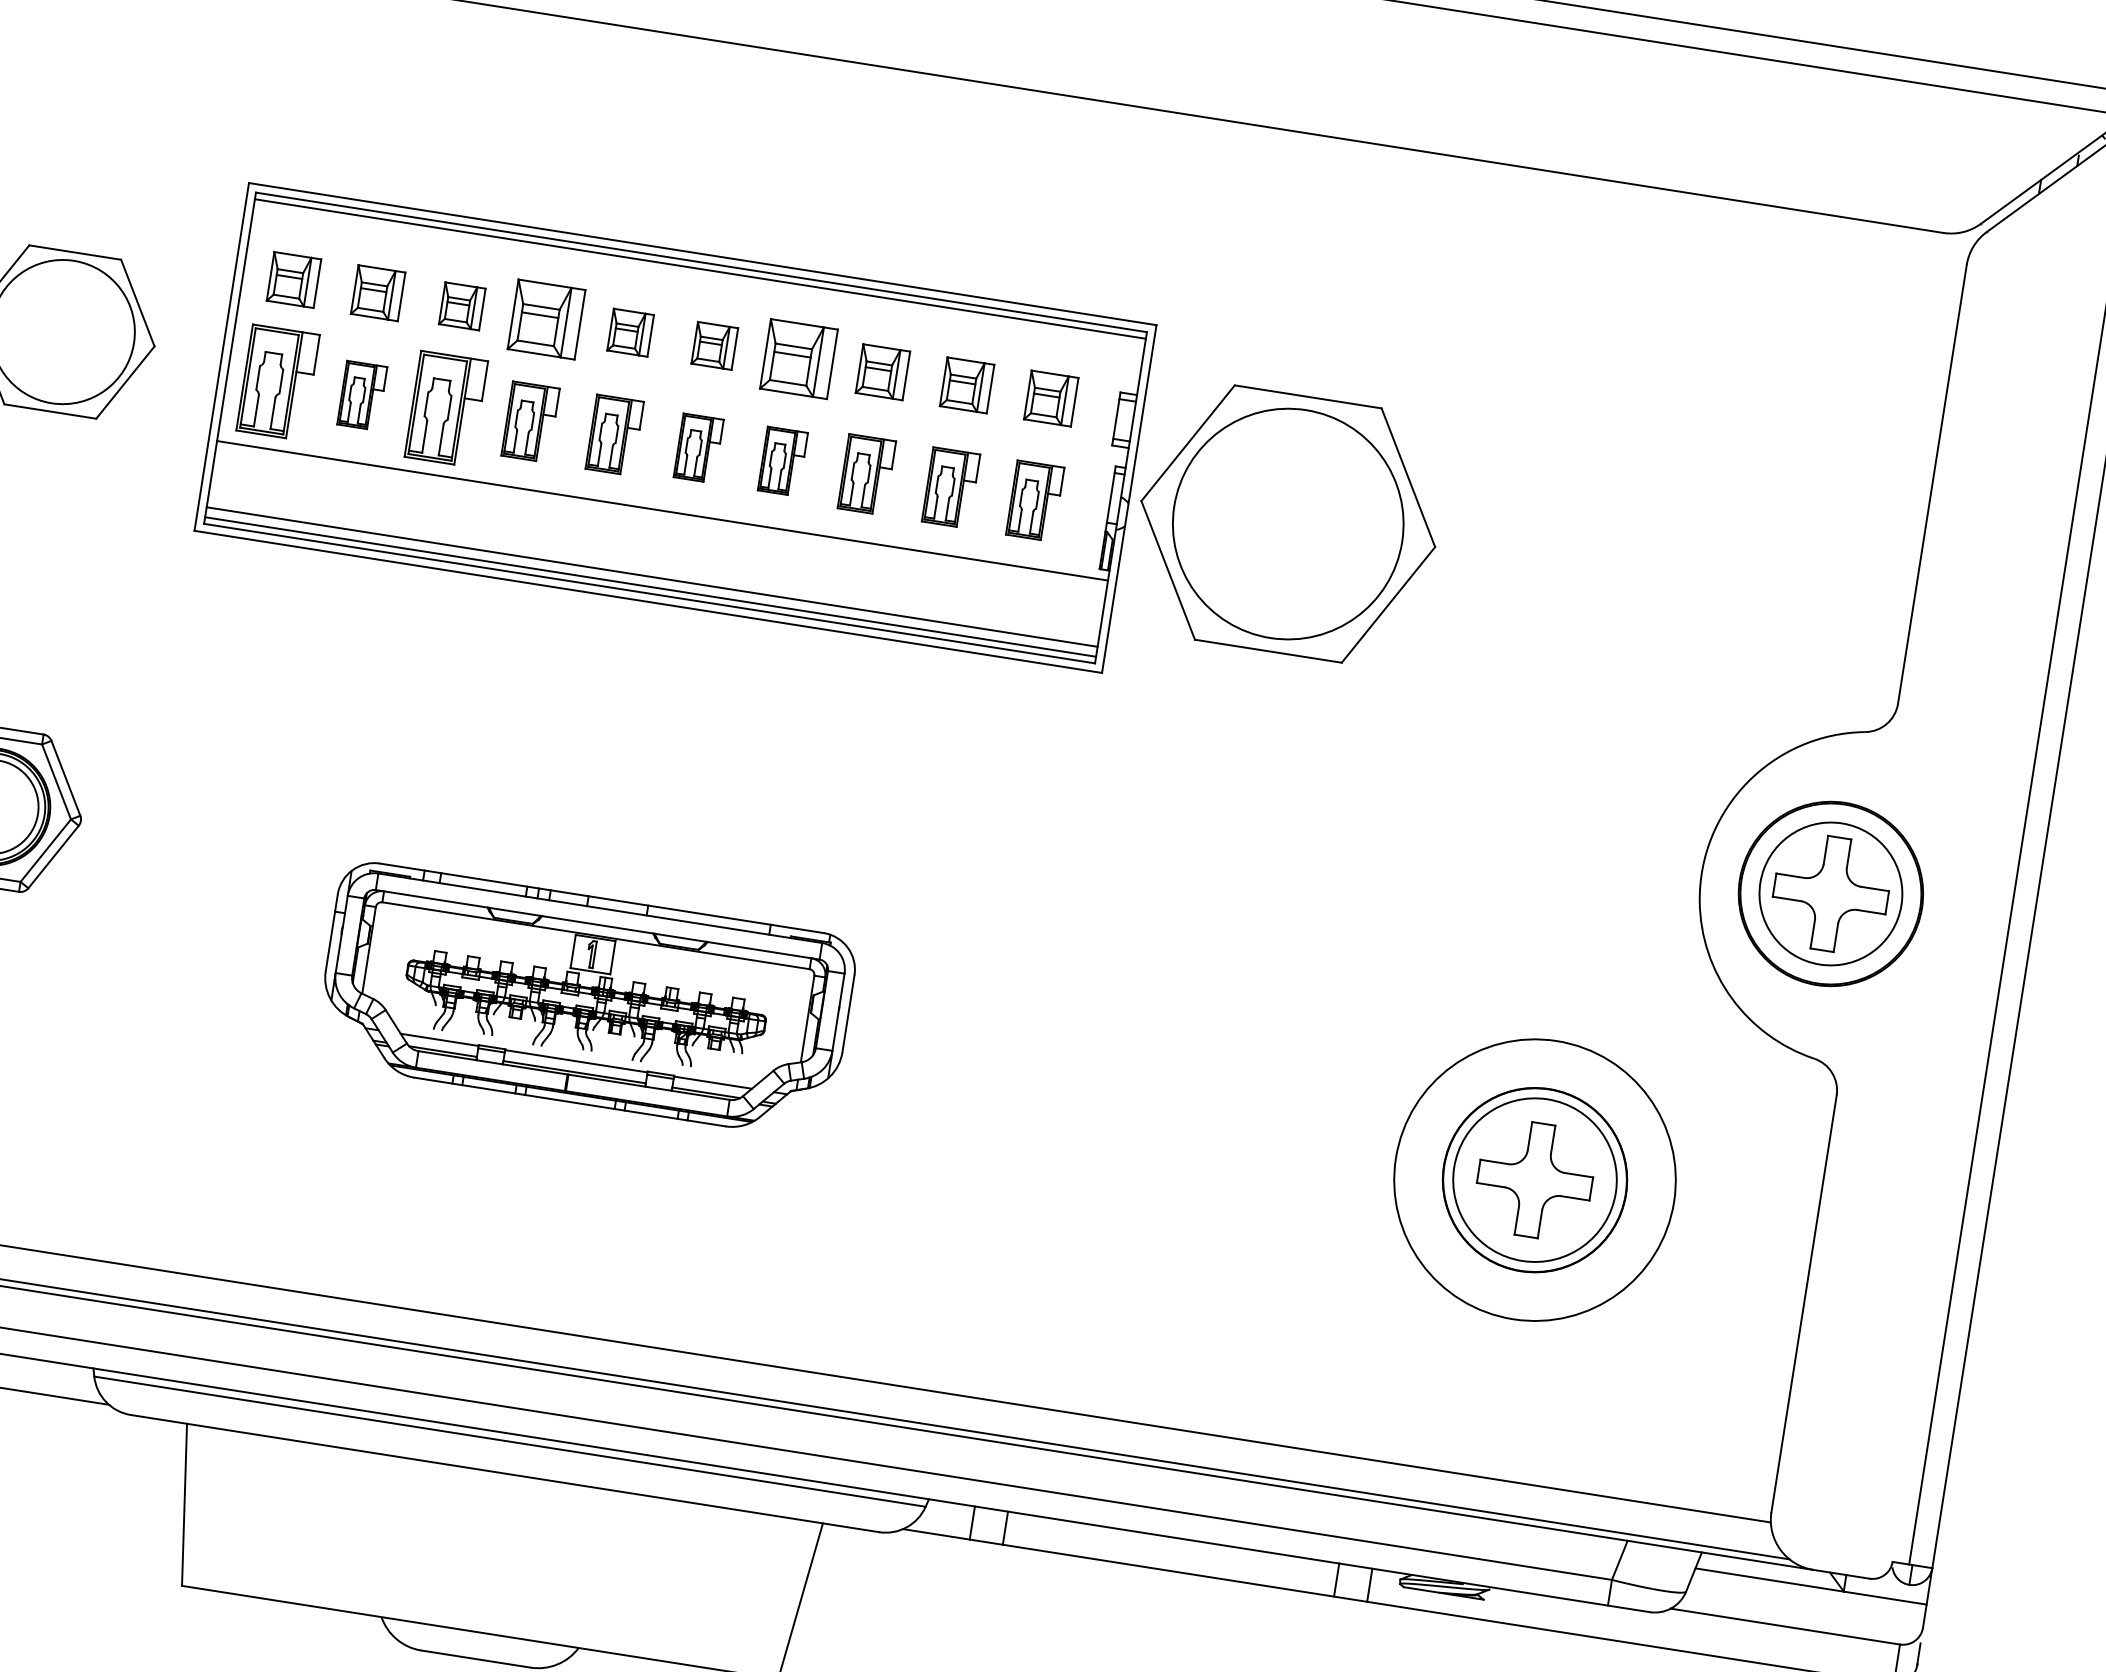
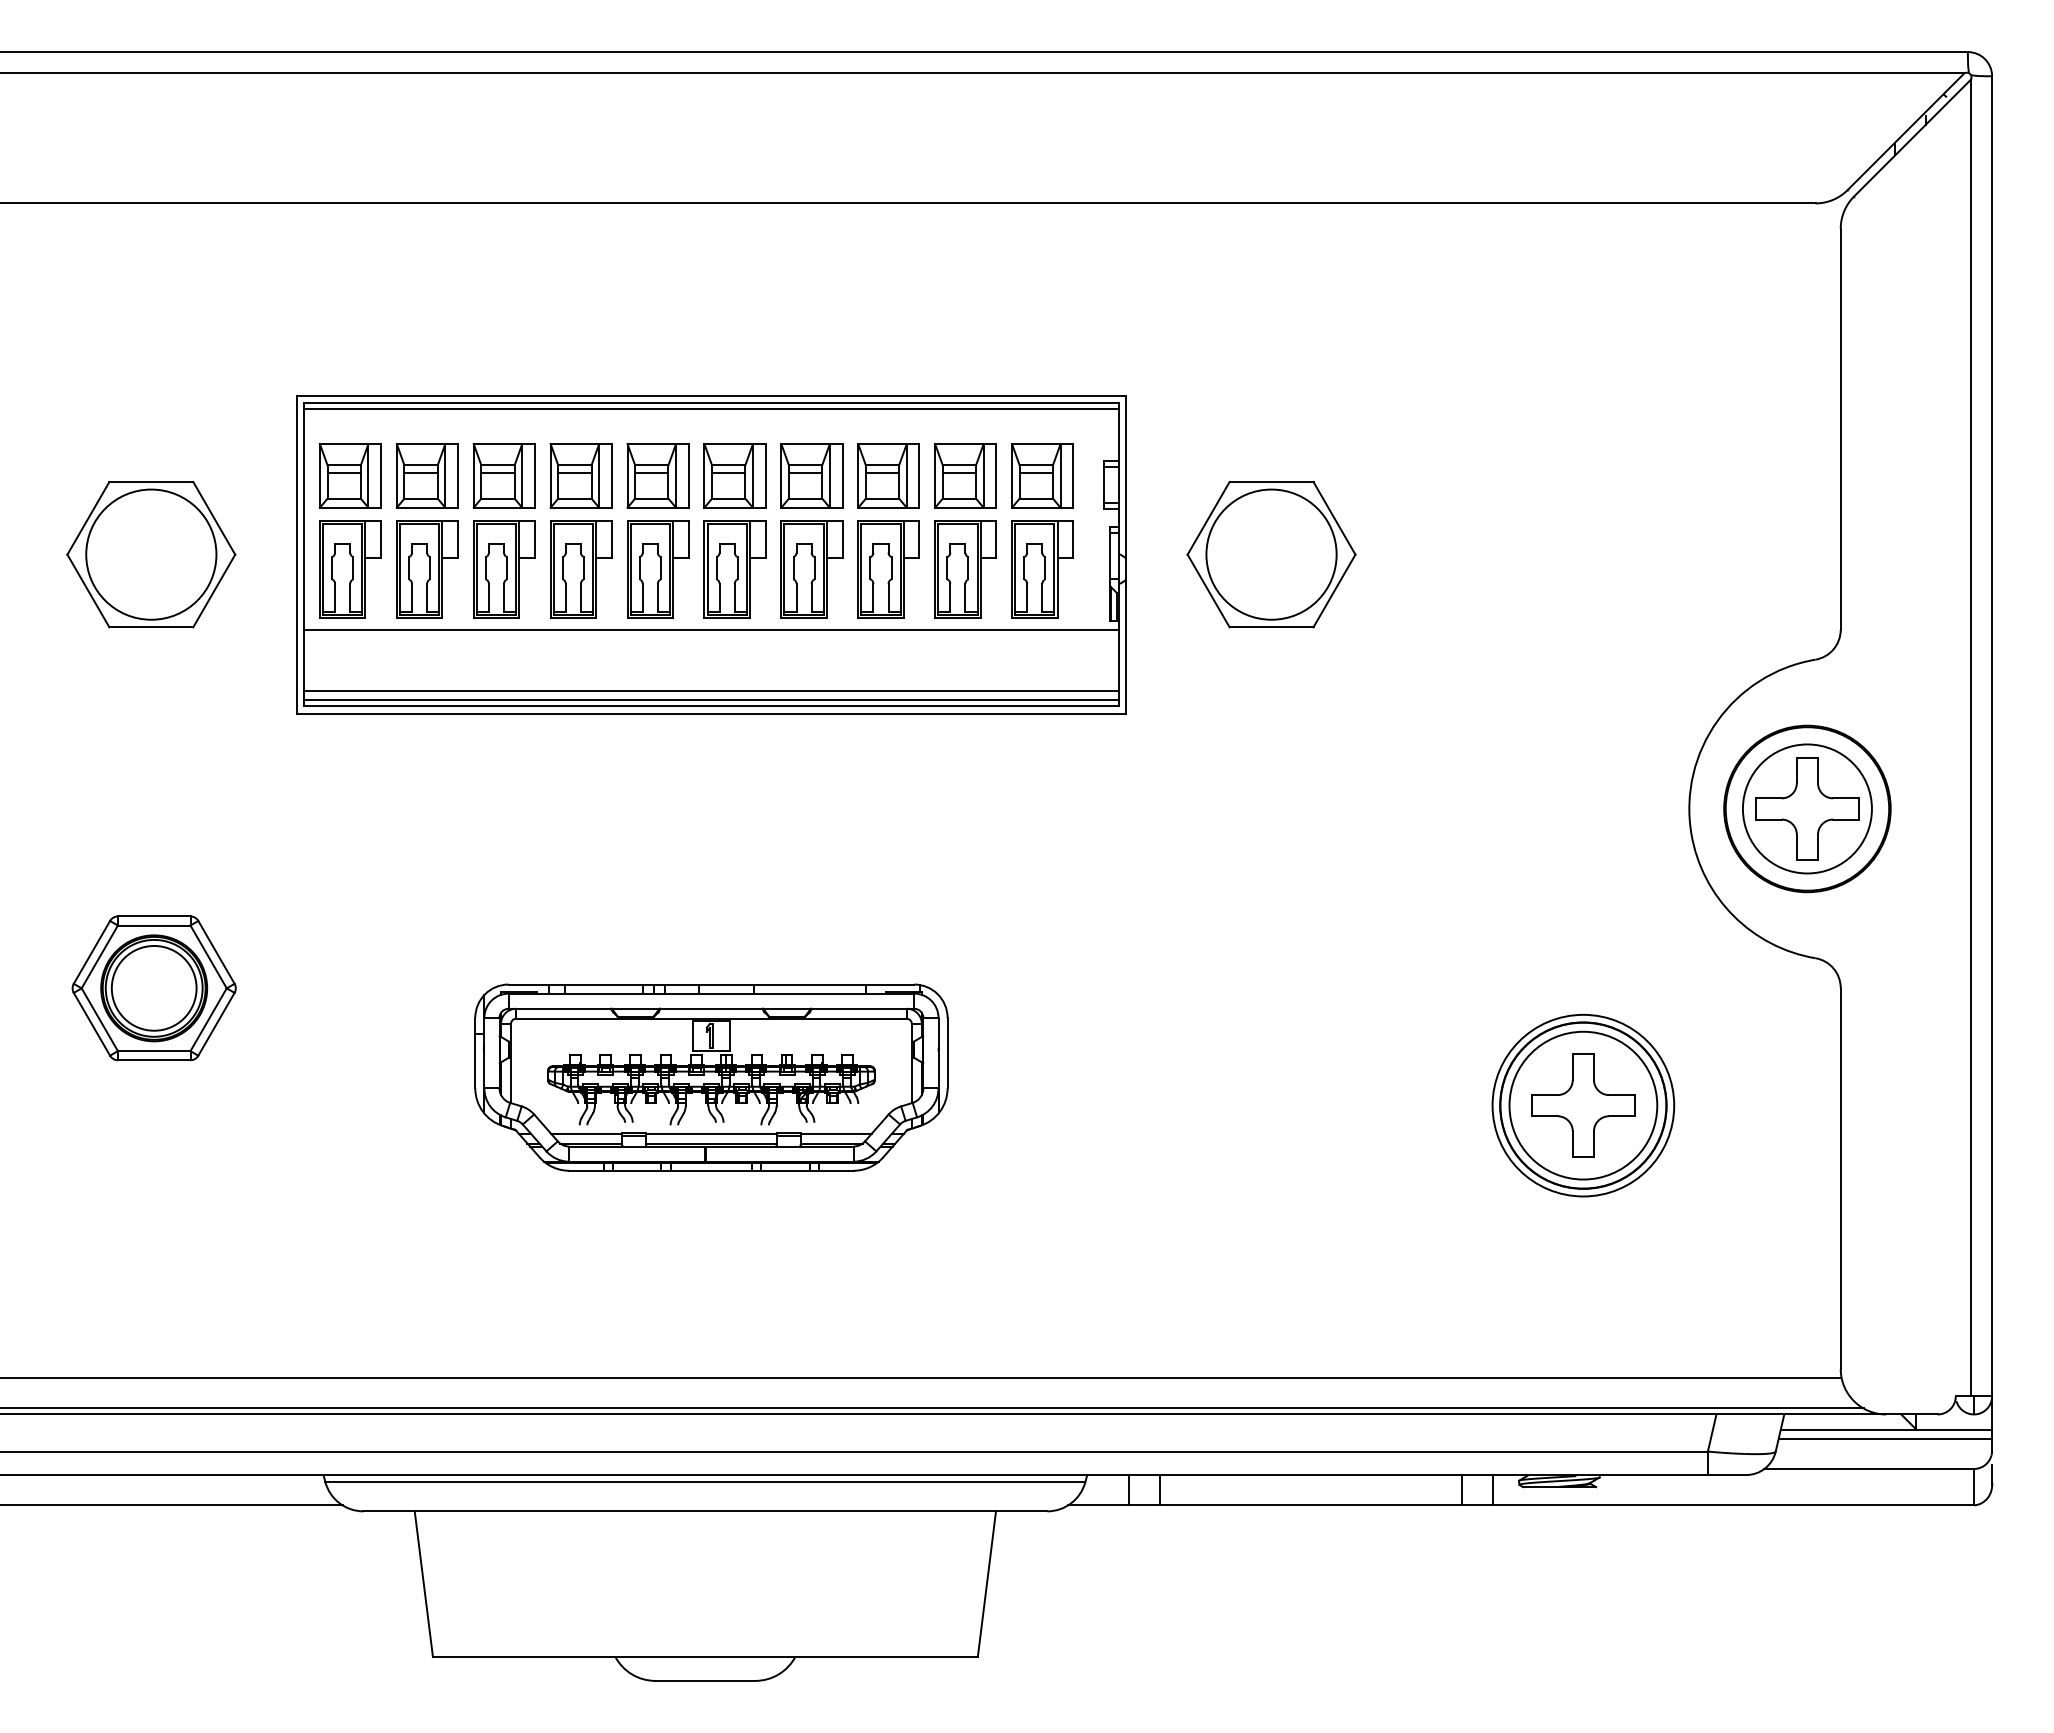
part: (293, 279) -> (349, 475), size x1.43
part: (377, 292) -> (426, 475), size x1.43
part: (461, 305) -> (503, 475), size x1.67
part: (630, 332) -> (657, 475), size x1.67
part: (714, 345) -> (734, 475), size x1.67
part: (882, 371) -> (888, 475), size x1.43
part: (967, 384) -> (965, 475), size x1.43
part: (362, 395) -> (427, 569), size x1.67
part: (1051, 398) -> (1042, 475), size x1.43
part: (530, 421) -> (581, 569), size x1.43
part: (615, 435) -> (658, 569), size x1.43
part: (698, 448) -> (734, 569), size x1.67
part: (782, 461) -> (811, 569), size x1.67
part: (866, 474) -> (888, 569), size x1.43
part: (950, 487) -> (965, 569), size x1.43
part: (1035, 500) -> (1042, 569), size x1.43
part: (1288, 523) -> (1271, 554), size x0.62
circle: (1535, 1180) -> (1583, 1105), size x0.71
line: (1808, 1596) -> (1885, 1438), added

